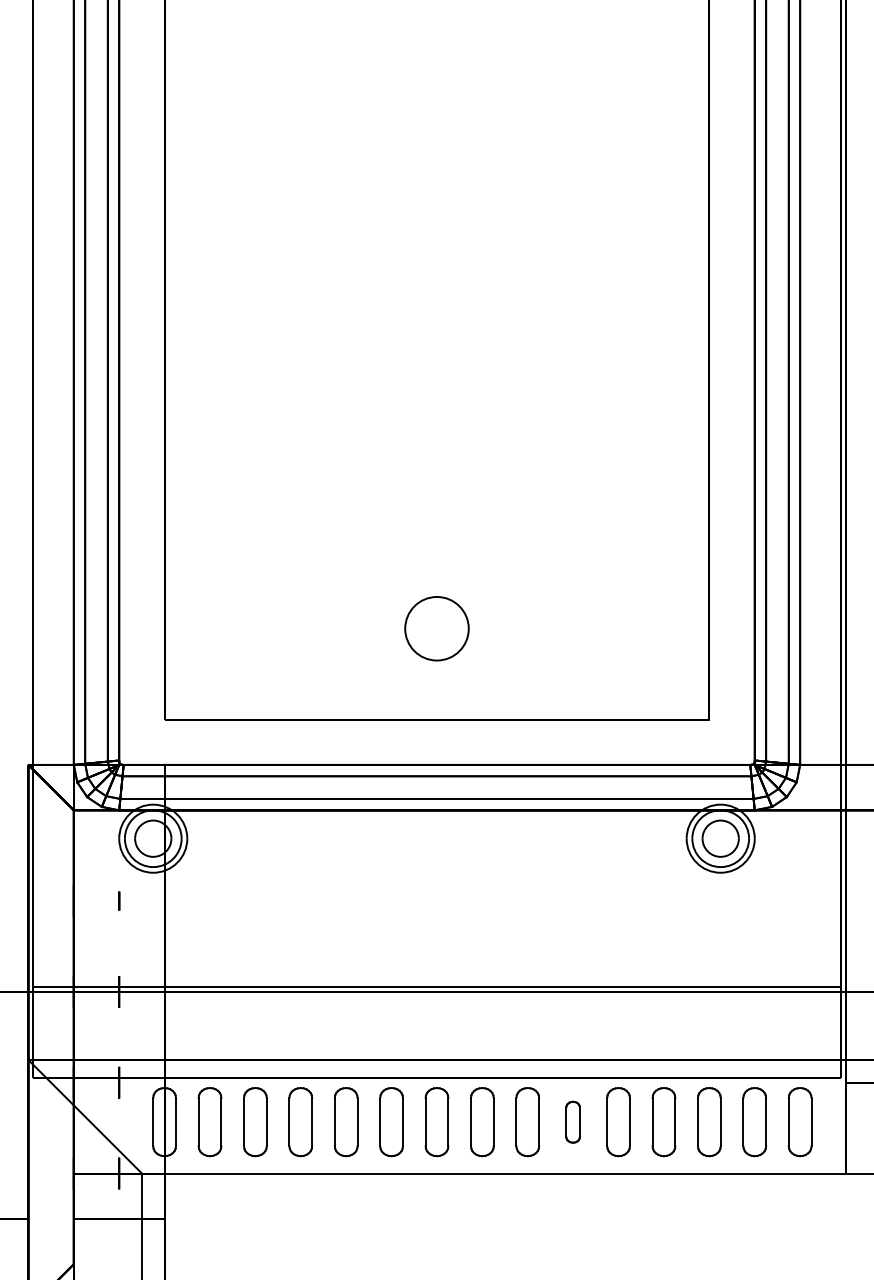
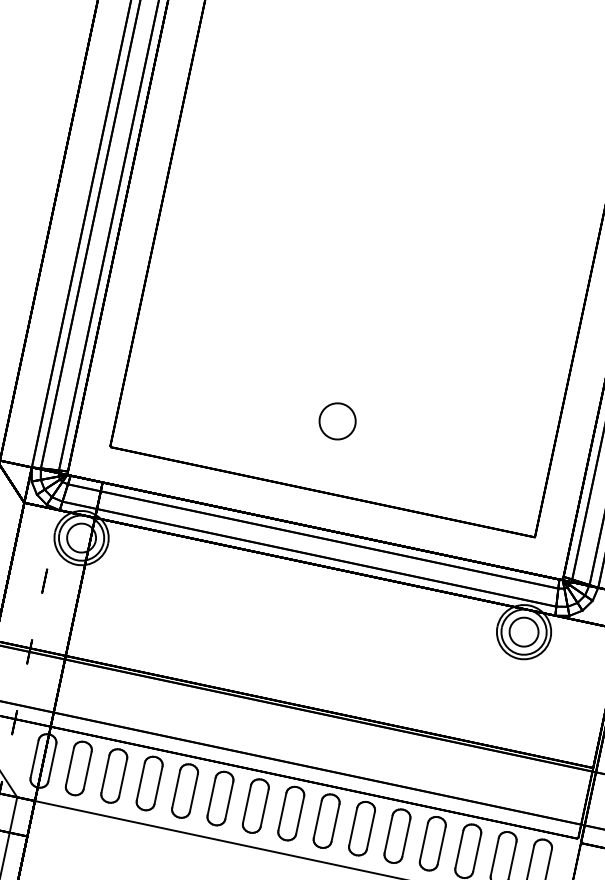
circle: (436, 628) -> (337, 421), size x0.71
circle: (119, 900) -> (45, 580), size x1.67
part: (572, 1122) -> (361, 828), size x1.67

